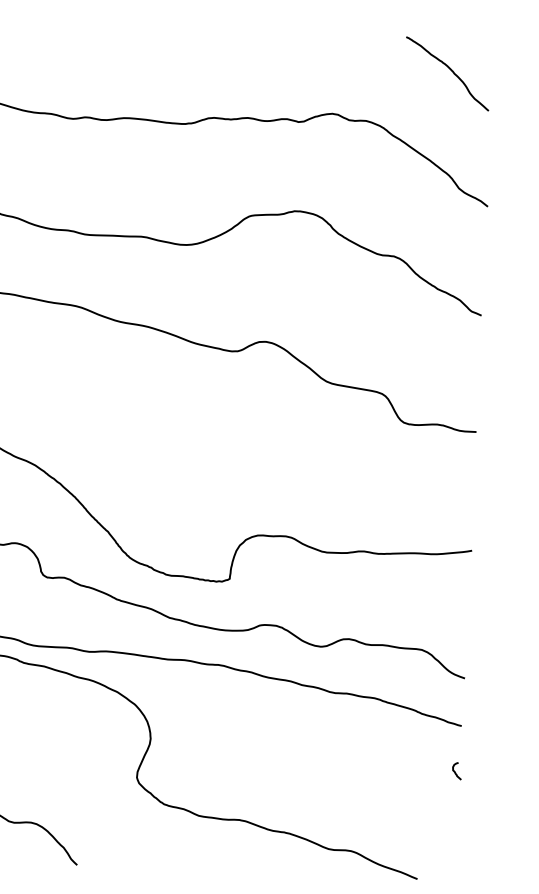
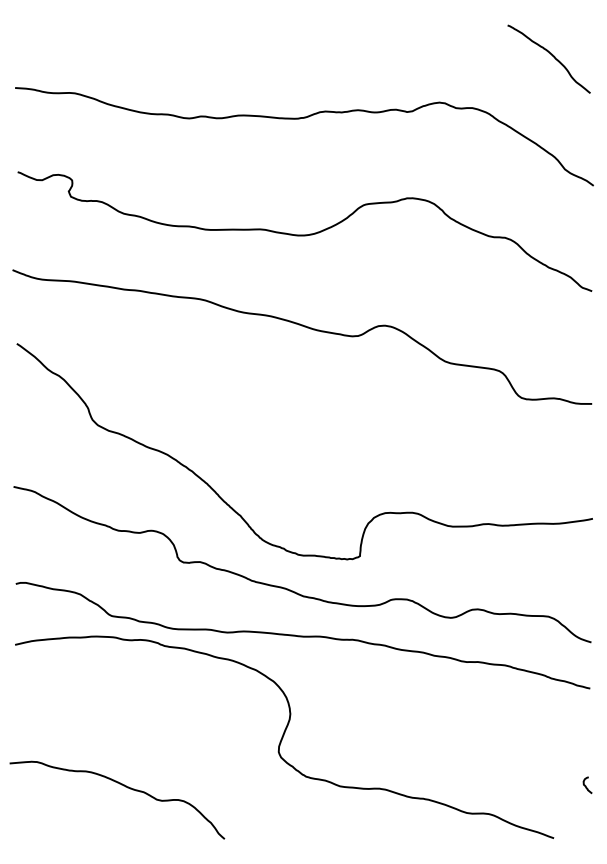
curve: (455, 771) -> (586, 785), moved

